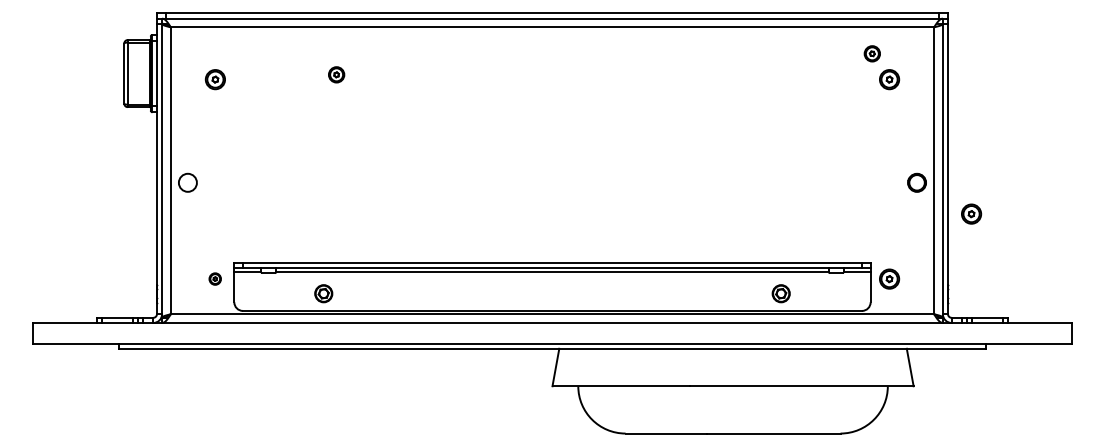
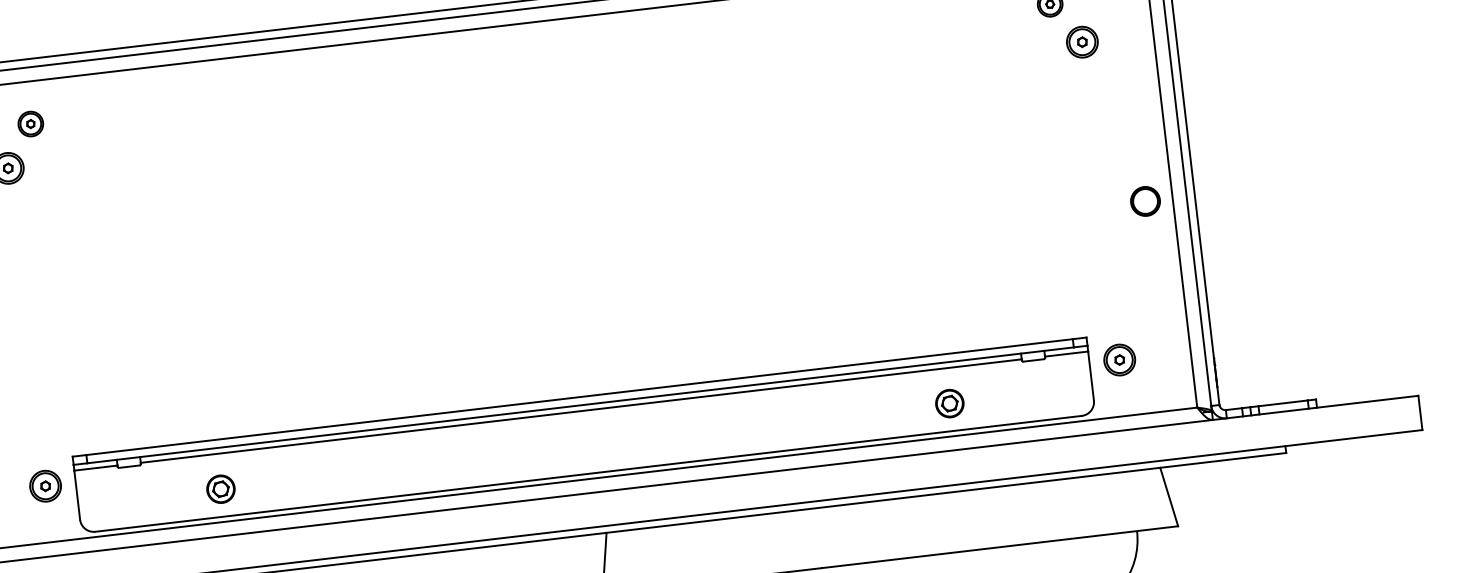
part: (336, 74) -> (30, 123), moved
part: (971, 213) -> (1238, 240), removed
part: (214, 278) -> (44, 485), size x1.67

